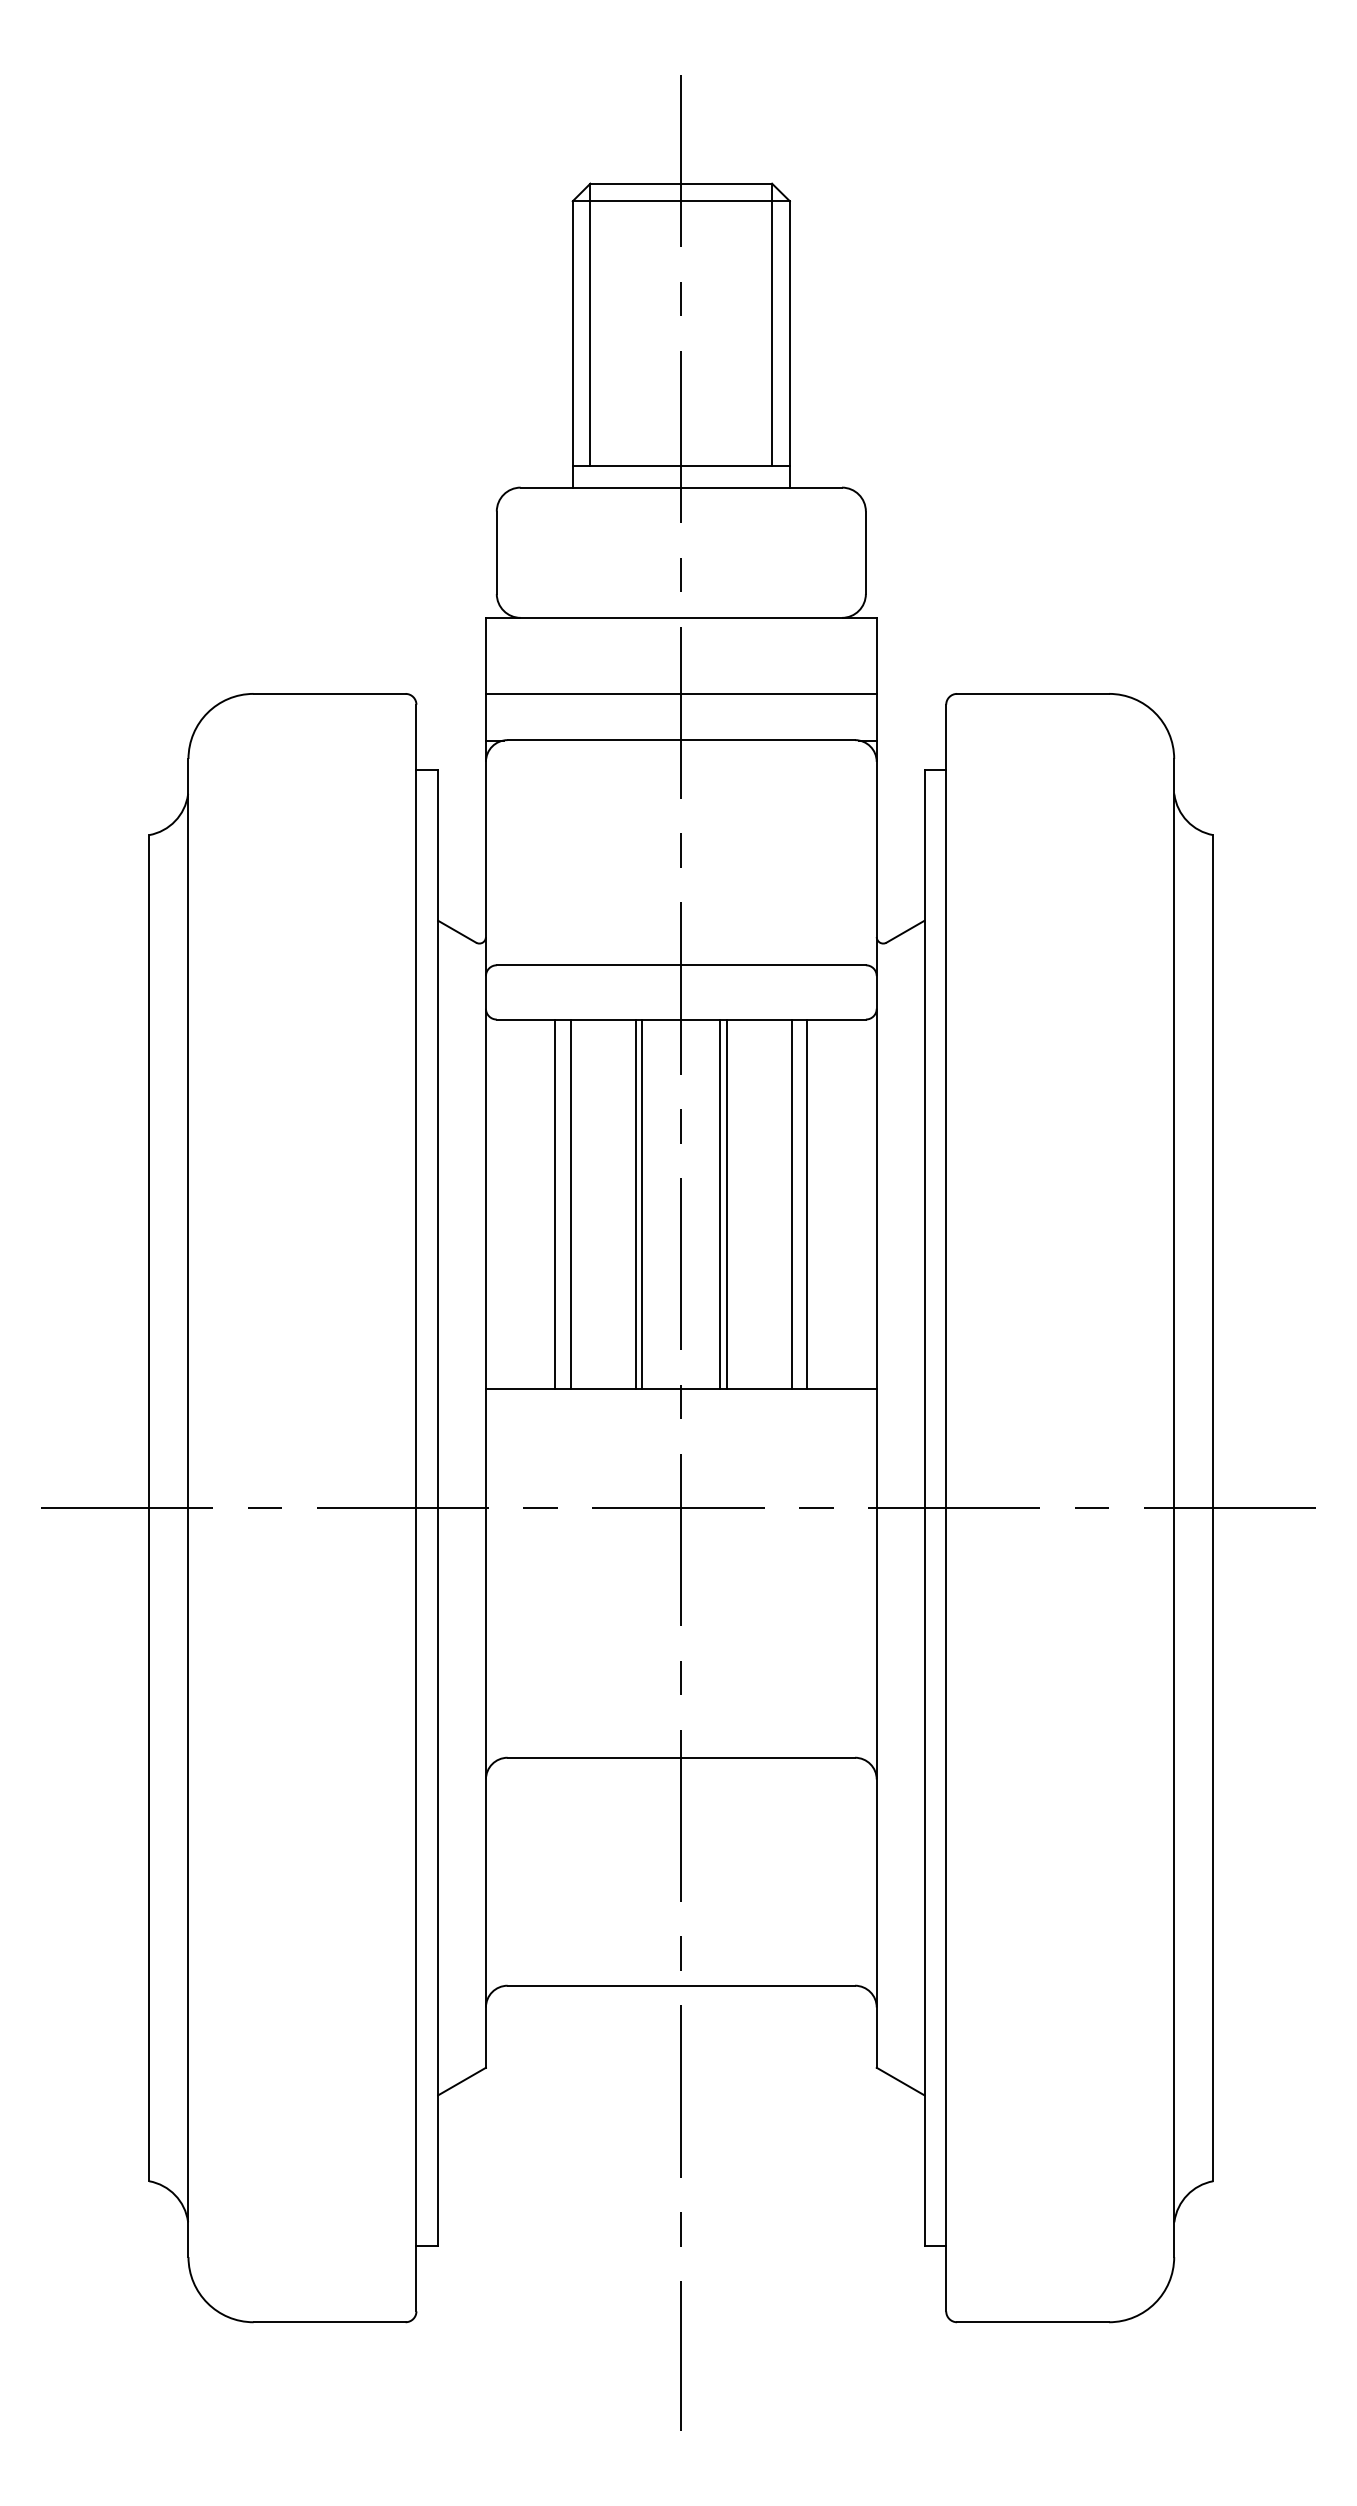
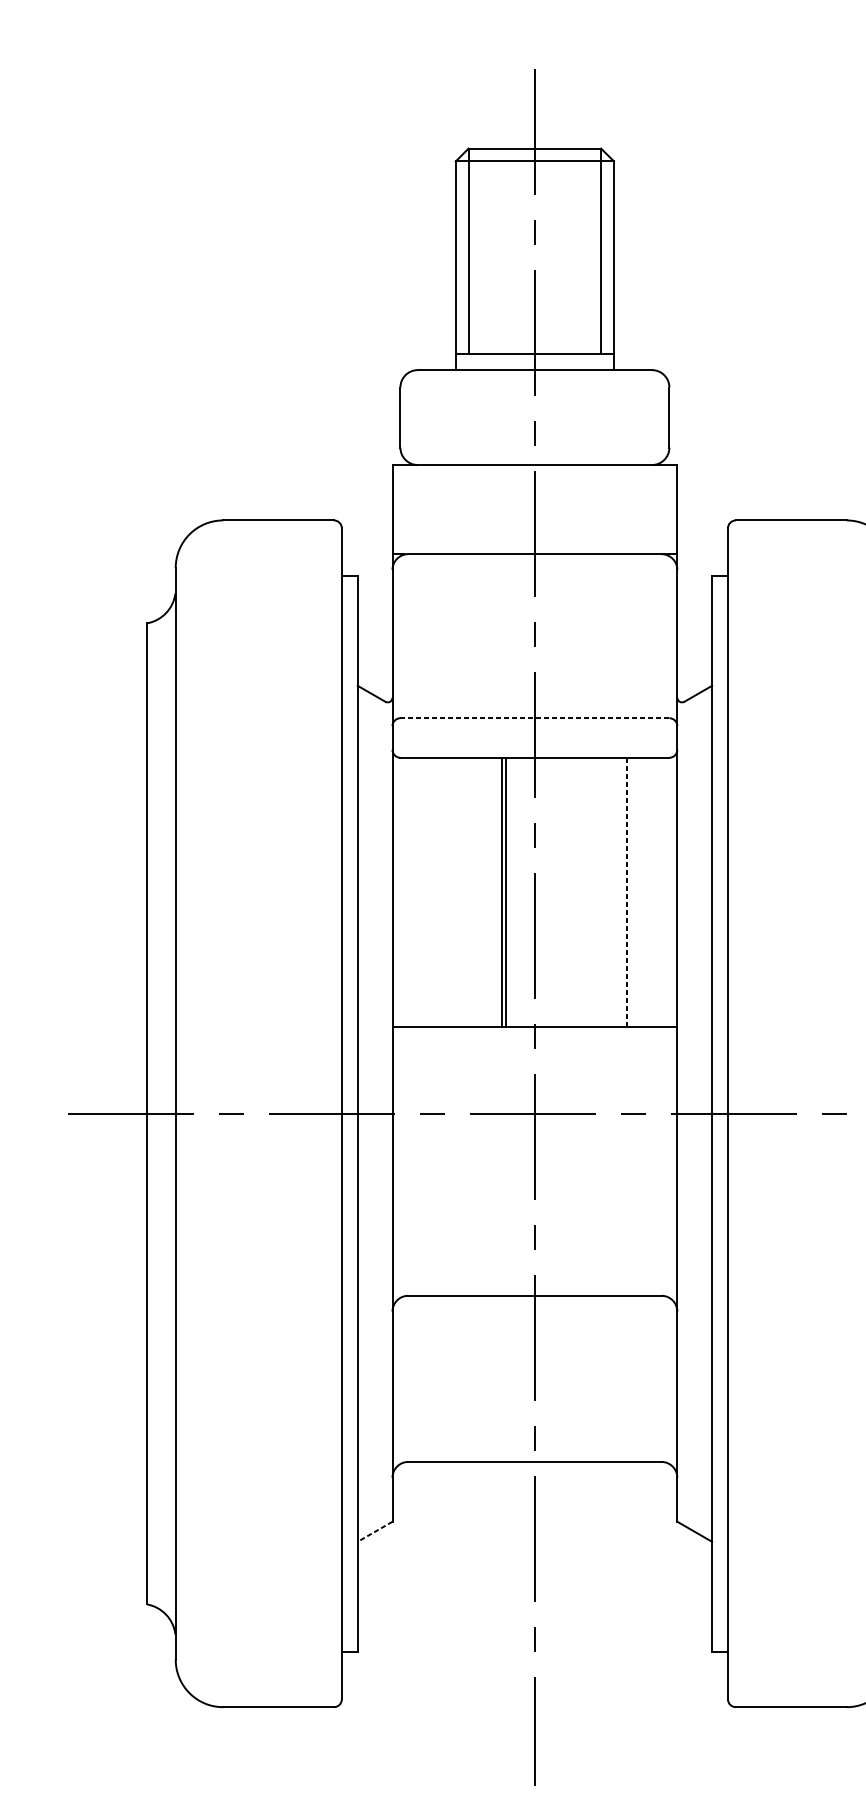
line: (680, 693) -> (534, 520), removed
line: (681, 965) -> (535, 718), solid -> dashed
line: (555, 1203) -> (443, 891), removed
line: (570, 1203) -> (454, 891), removed
line: (720, 1203) -> (563, 891), removed
line: (726, 1203) -> (567, 891), removed
line: (792, 1203) -> (615, 891), removed
line: (807, 1204) -> (626, 892), solid -> dashed
line: (462, 2081) -> (375, 1531), solid -> dashed

